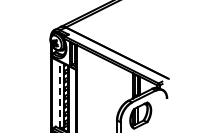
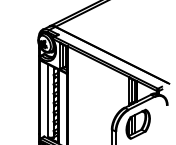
line: (59, 94) -> (48, 100), dashed -> solid

